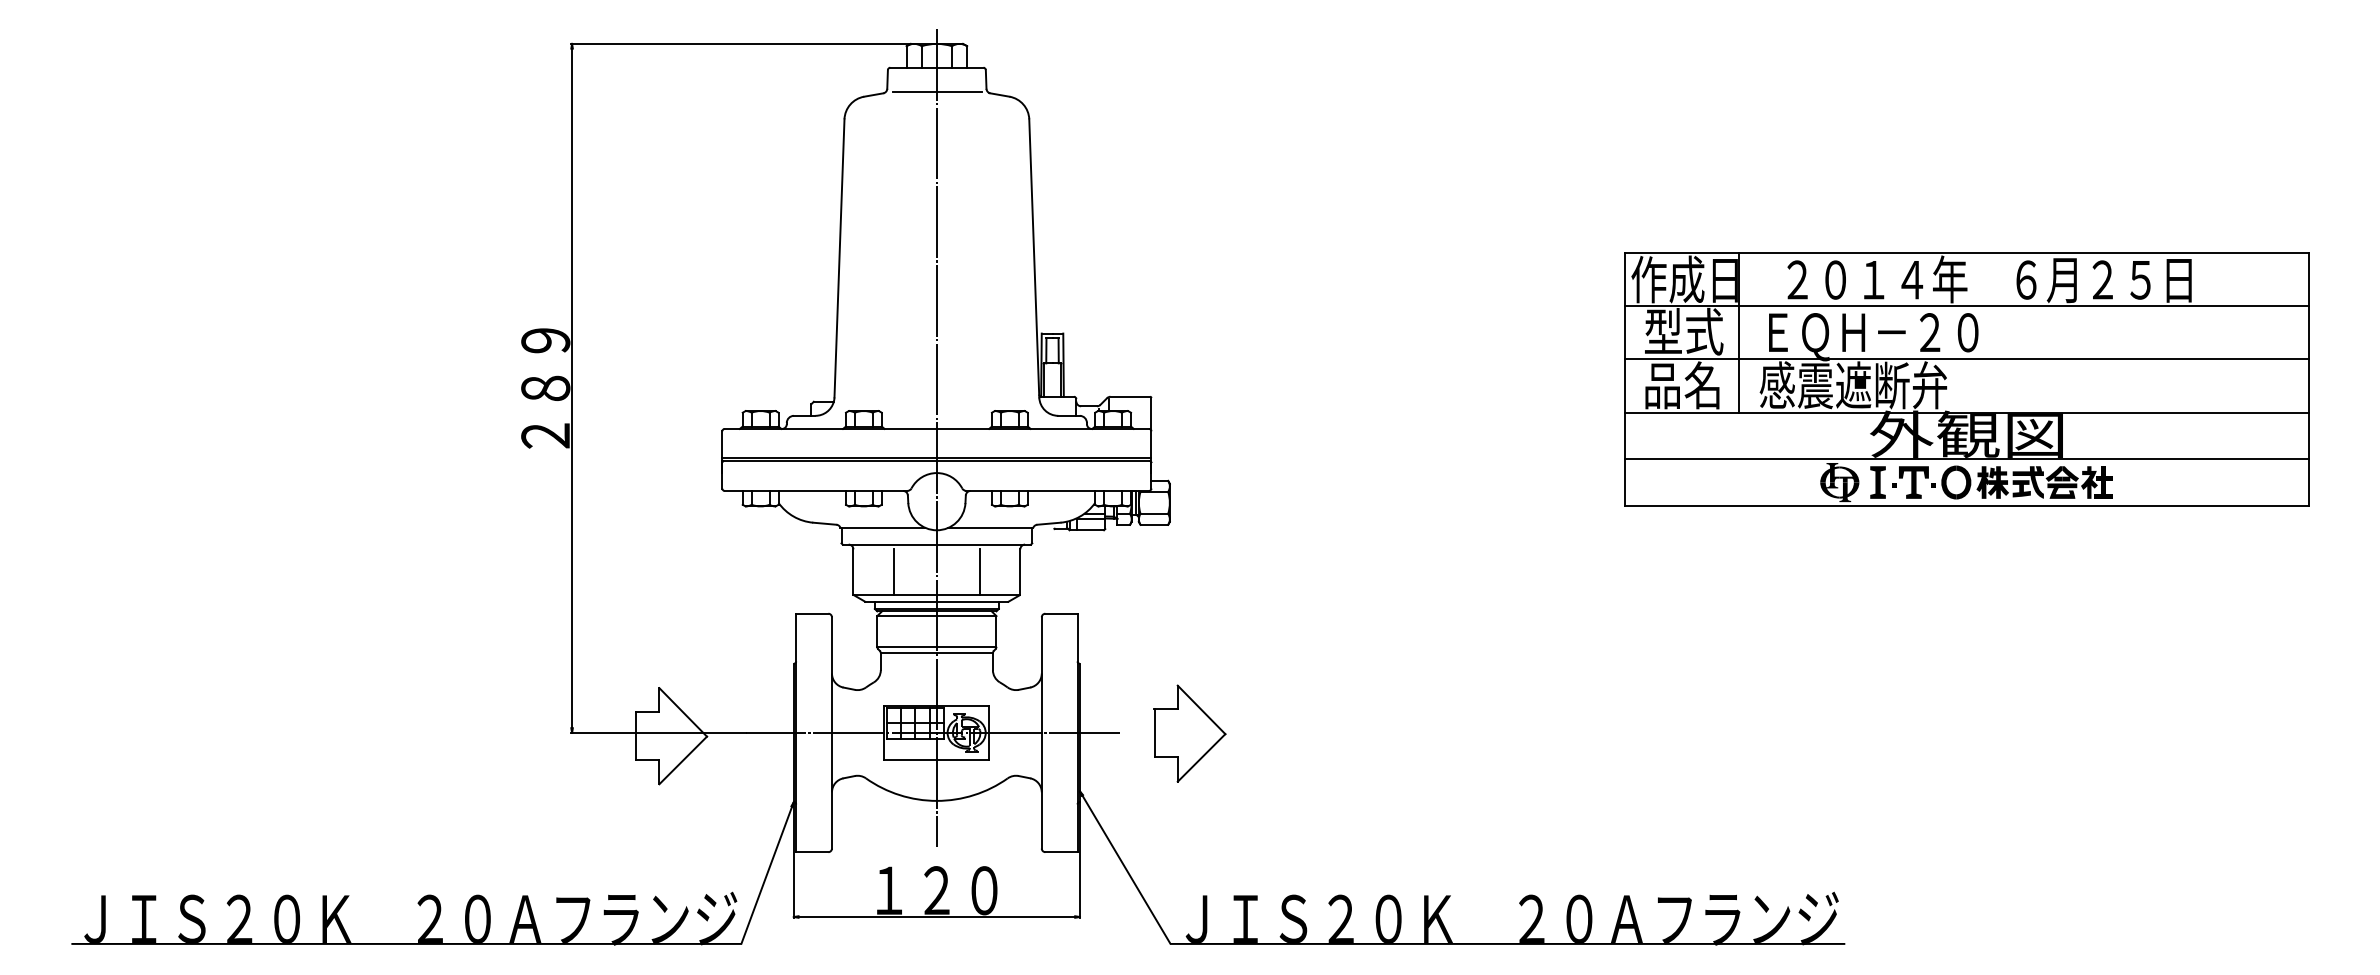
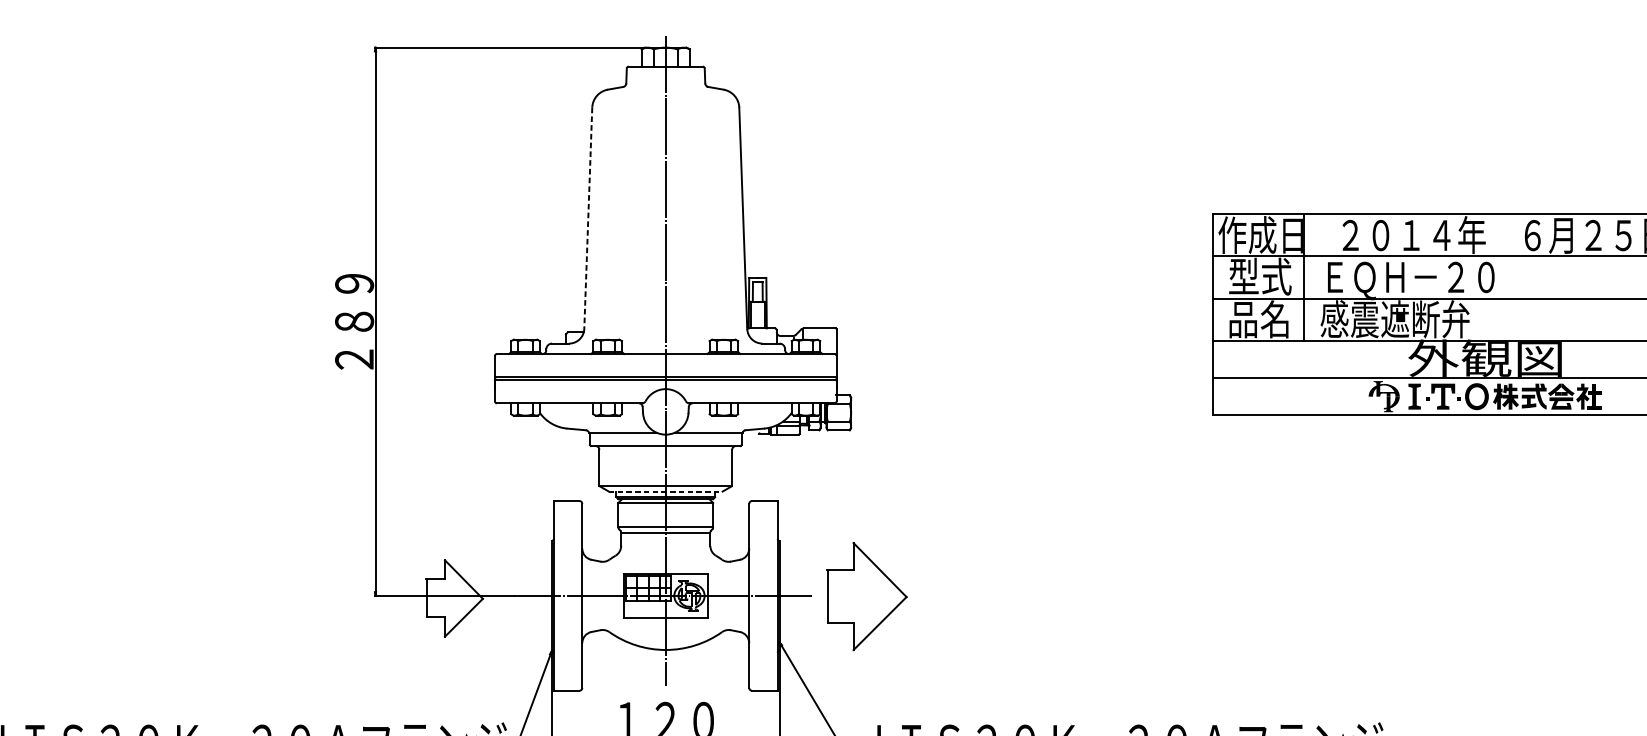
line: (937, 92) -> (666, 86), removed
line: (839, 258) -> (588, 218), solid -> dashed
fill: (1829, 490) -> (1376, 402), removed
line: (893, 571) -> (631, 467), removed
line: (979, 571) -> (699, 467), removed
line: (936, 601) -> (665, 491), solid -> dashed
part: (1189, 733) -> (866, 596), size x1.4

